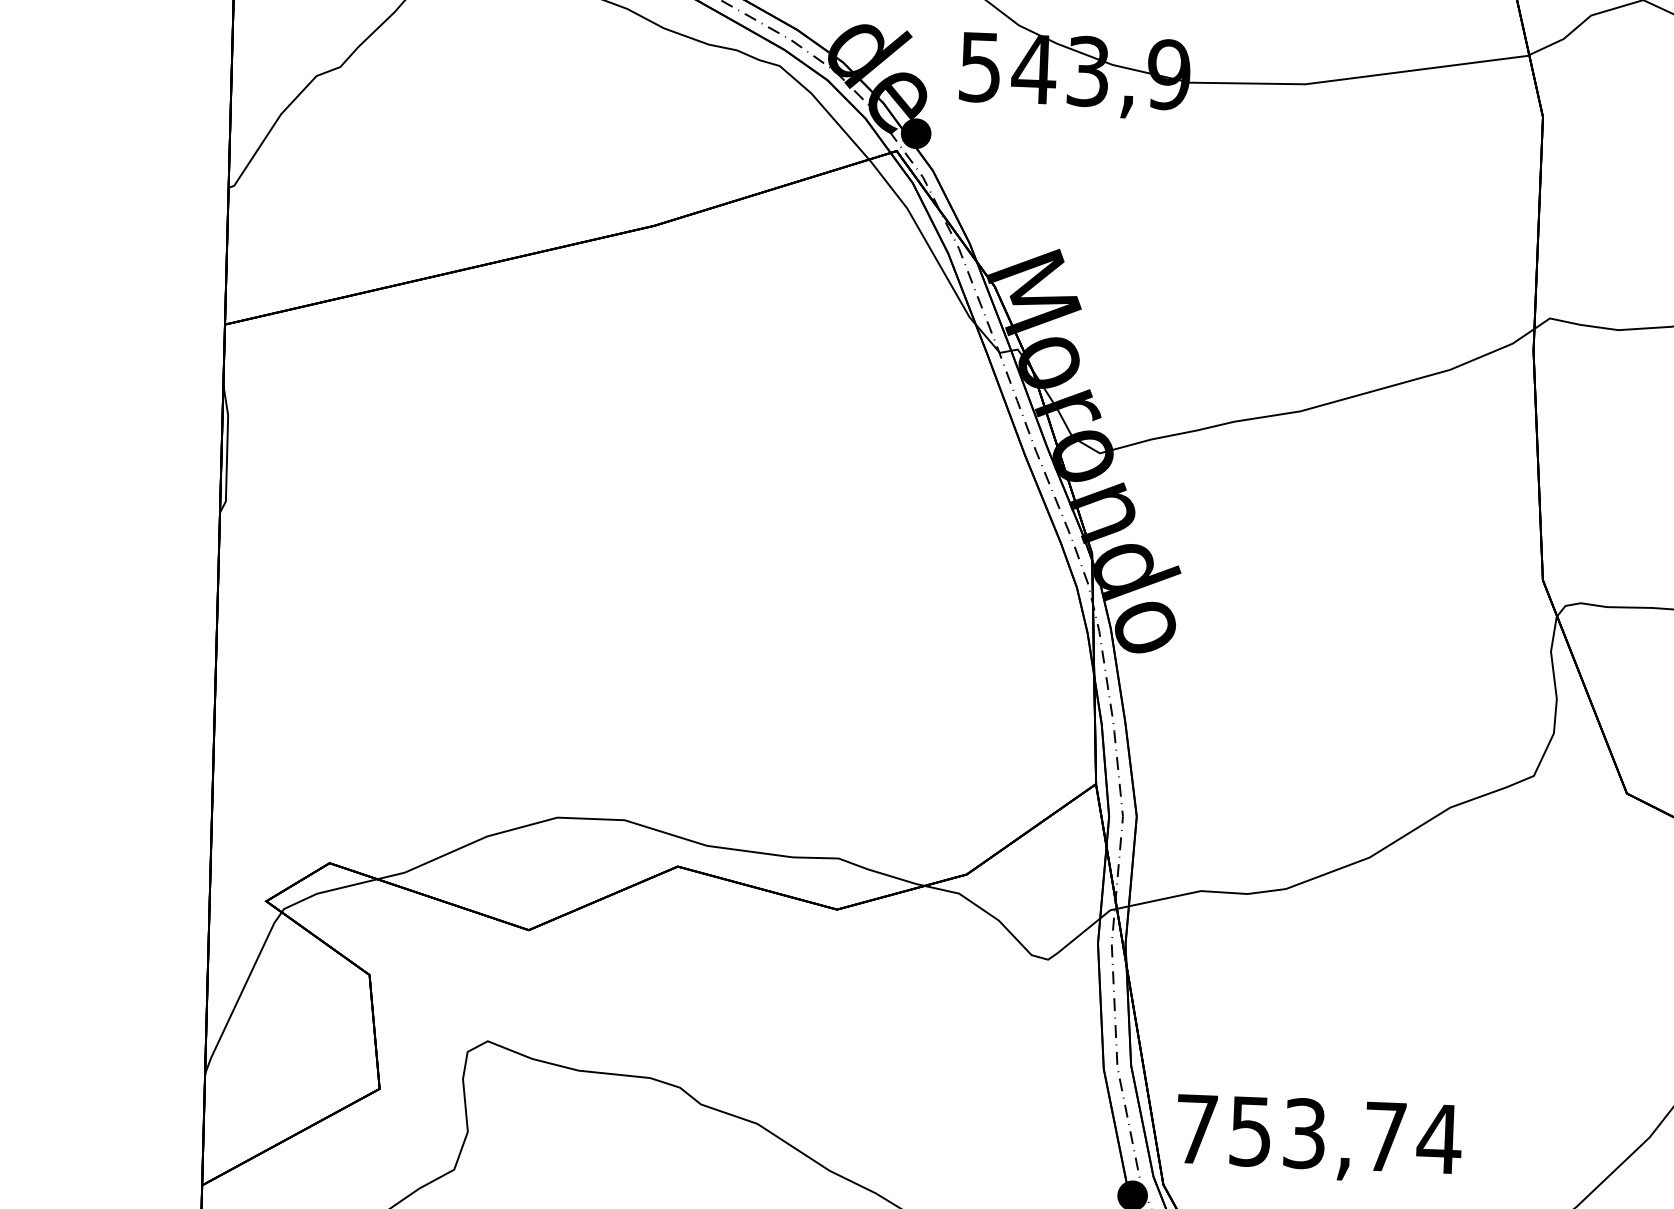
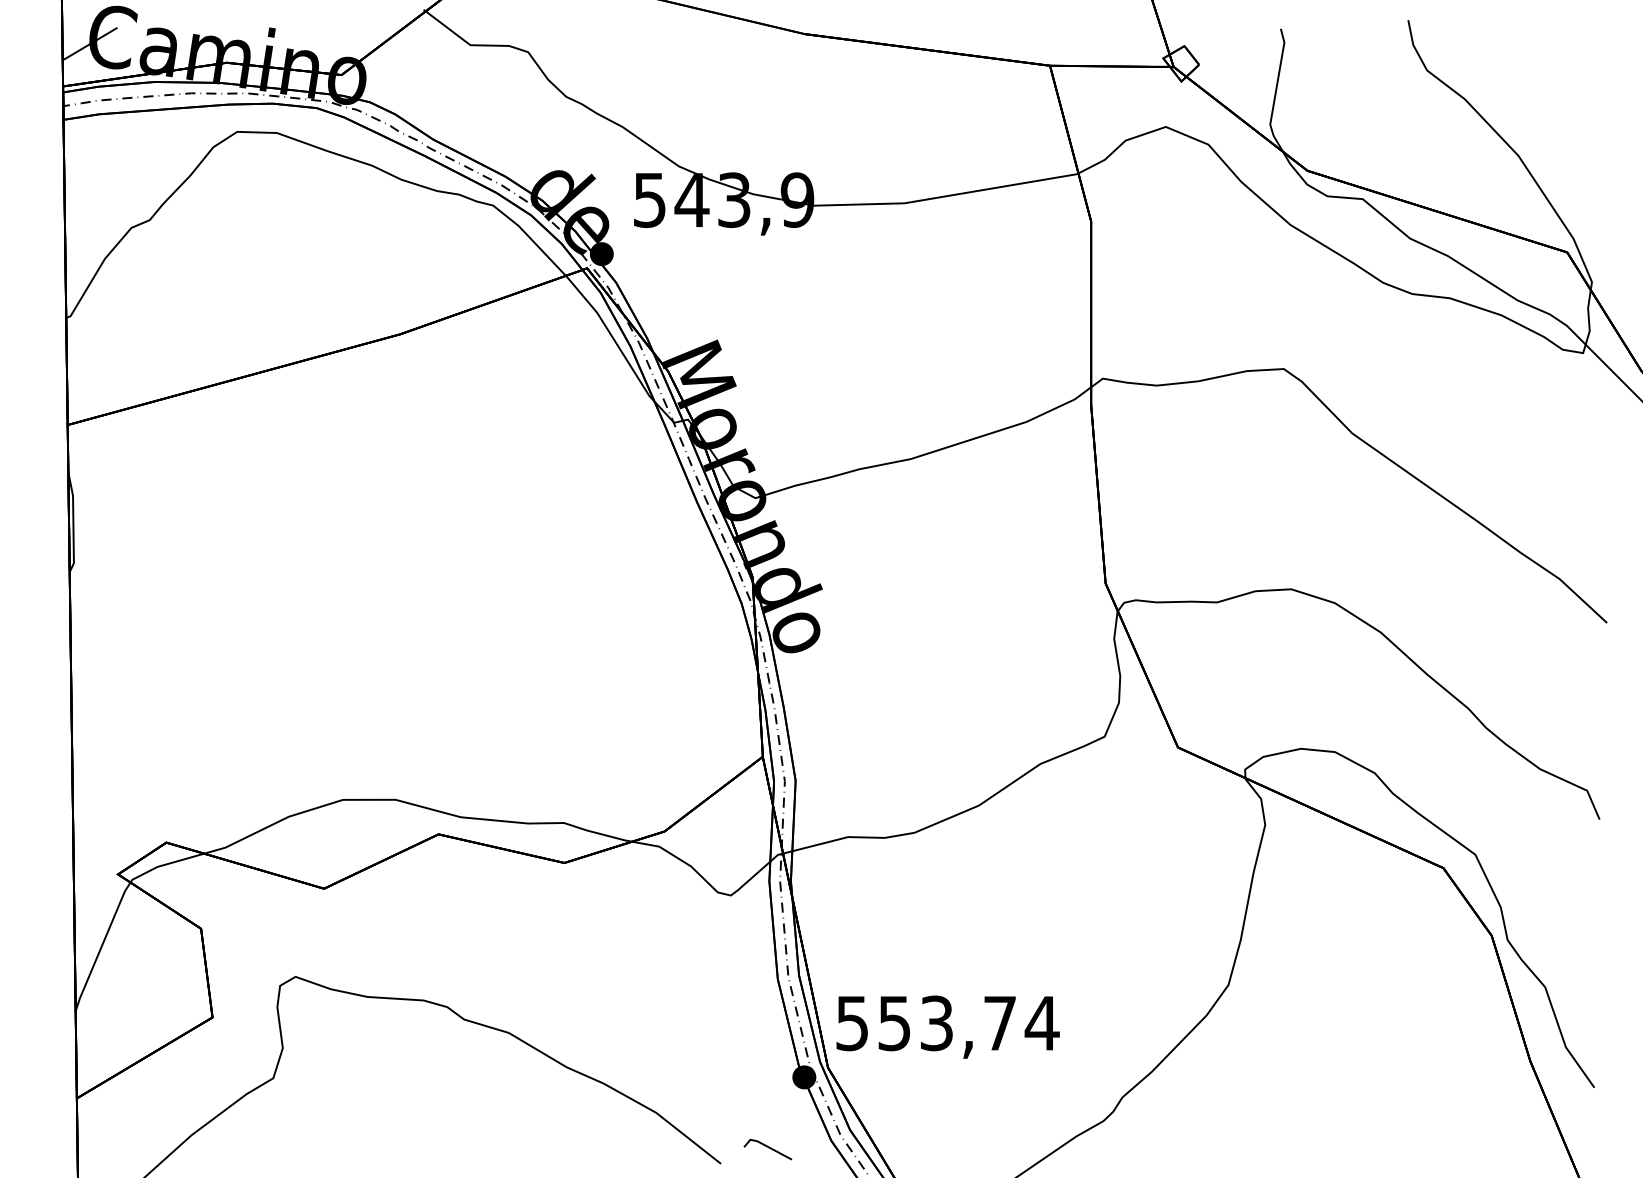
text: (1195, 1129) -> (851, 1023), 753,74 -> 553,74

